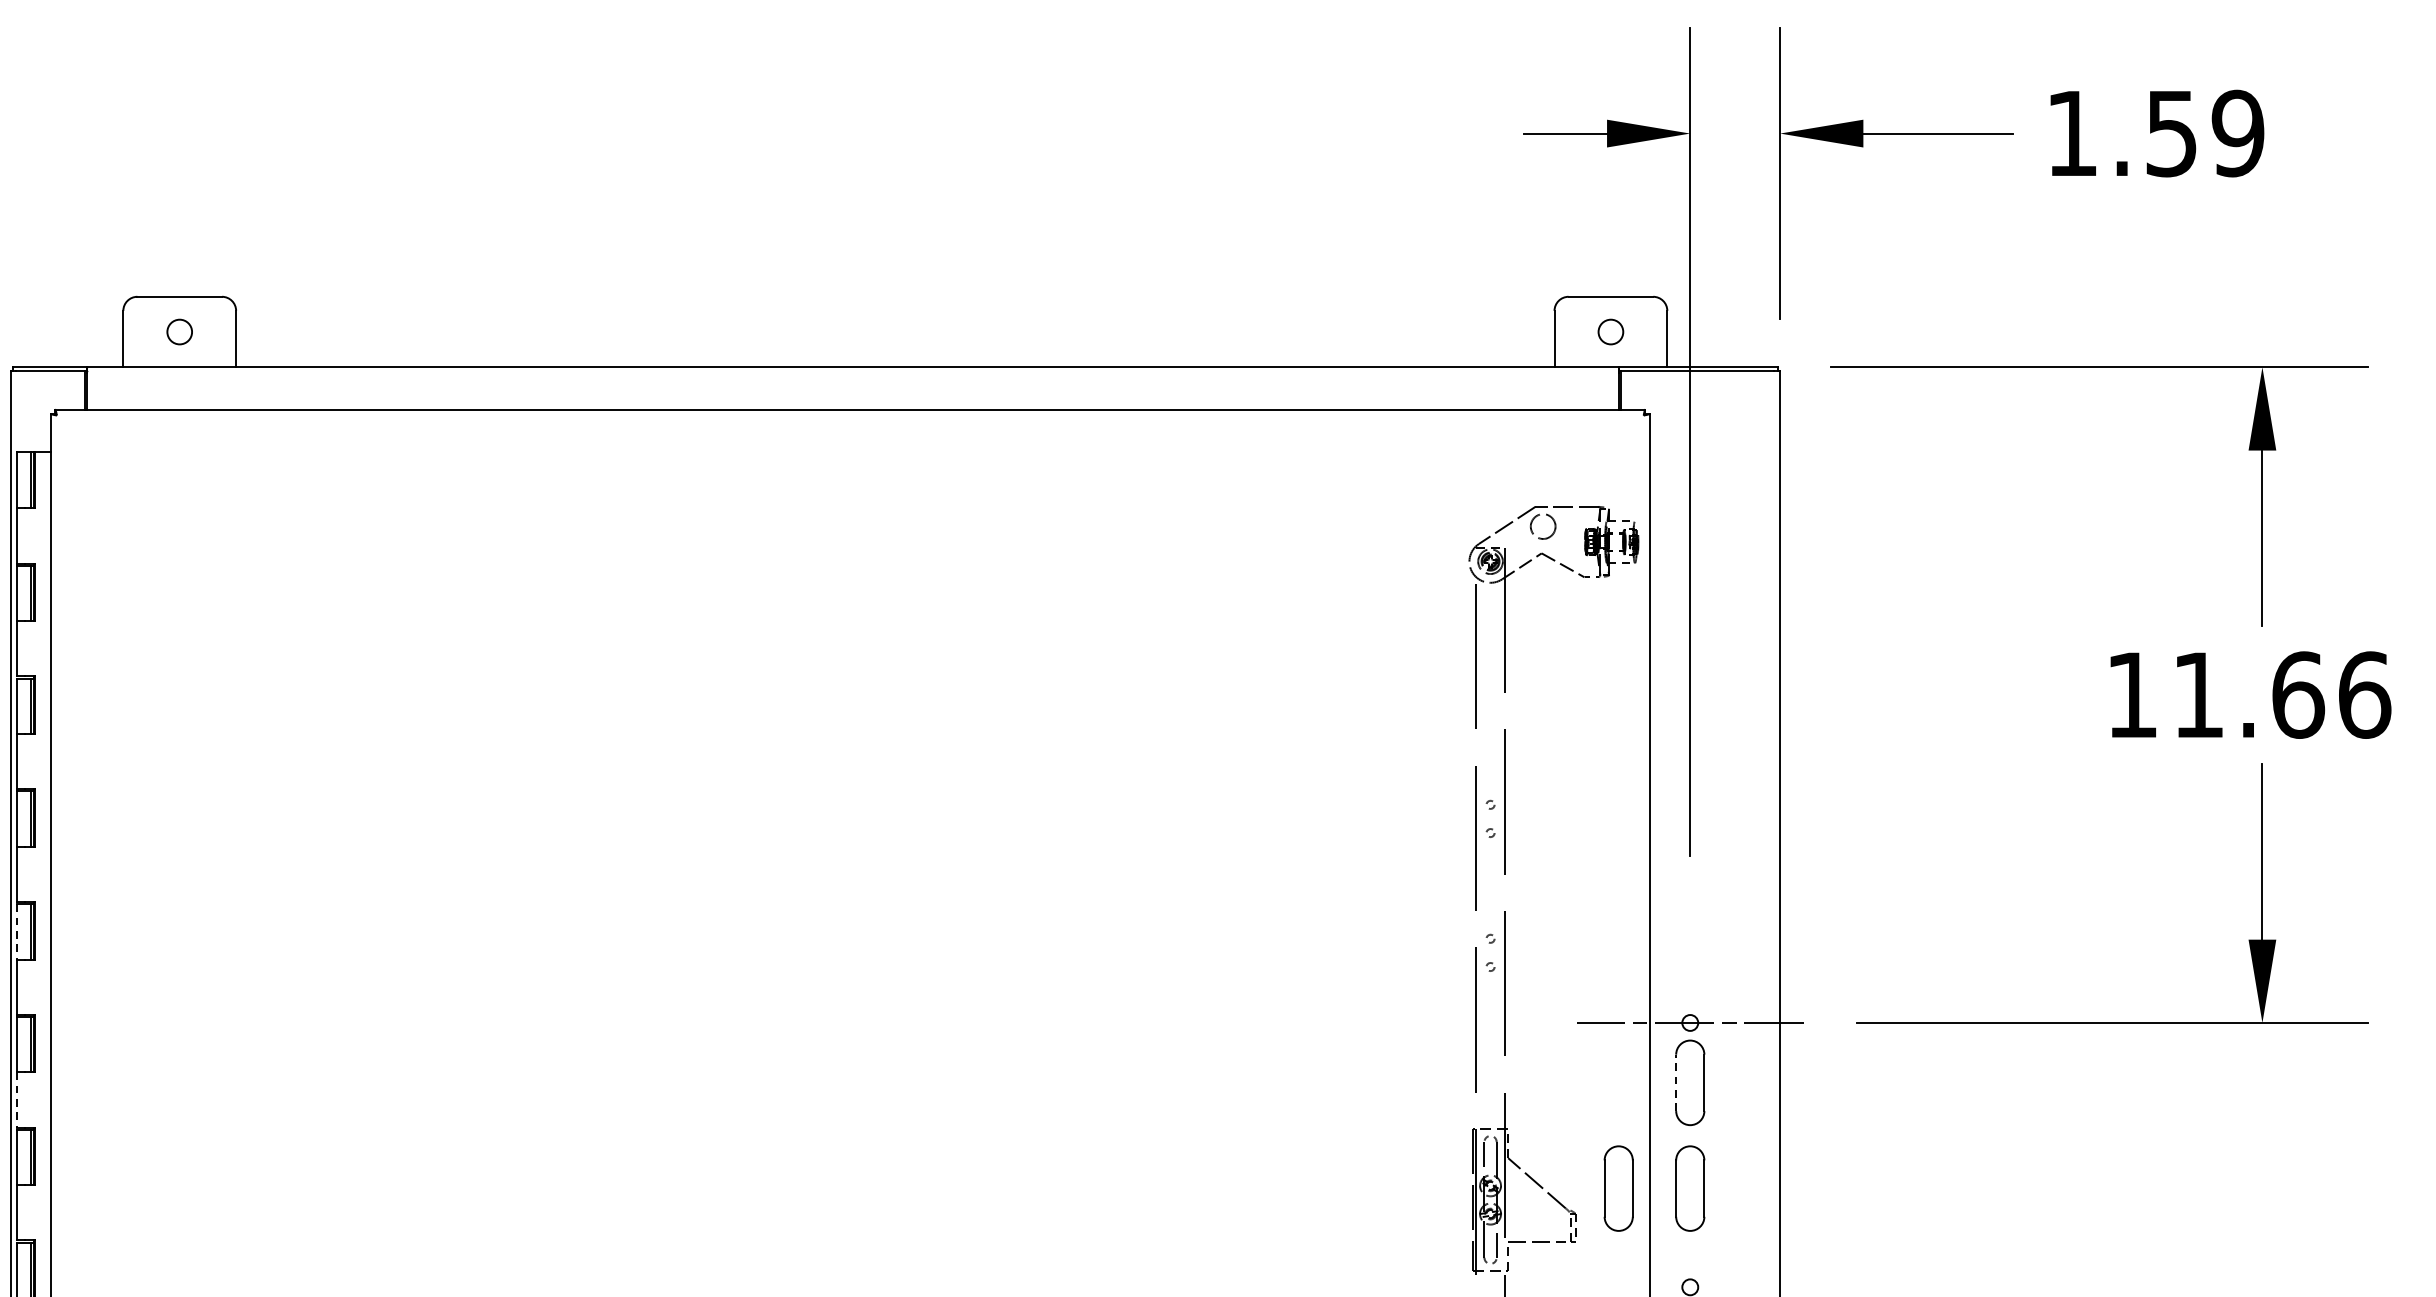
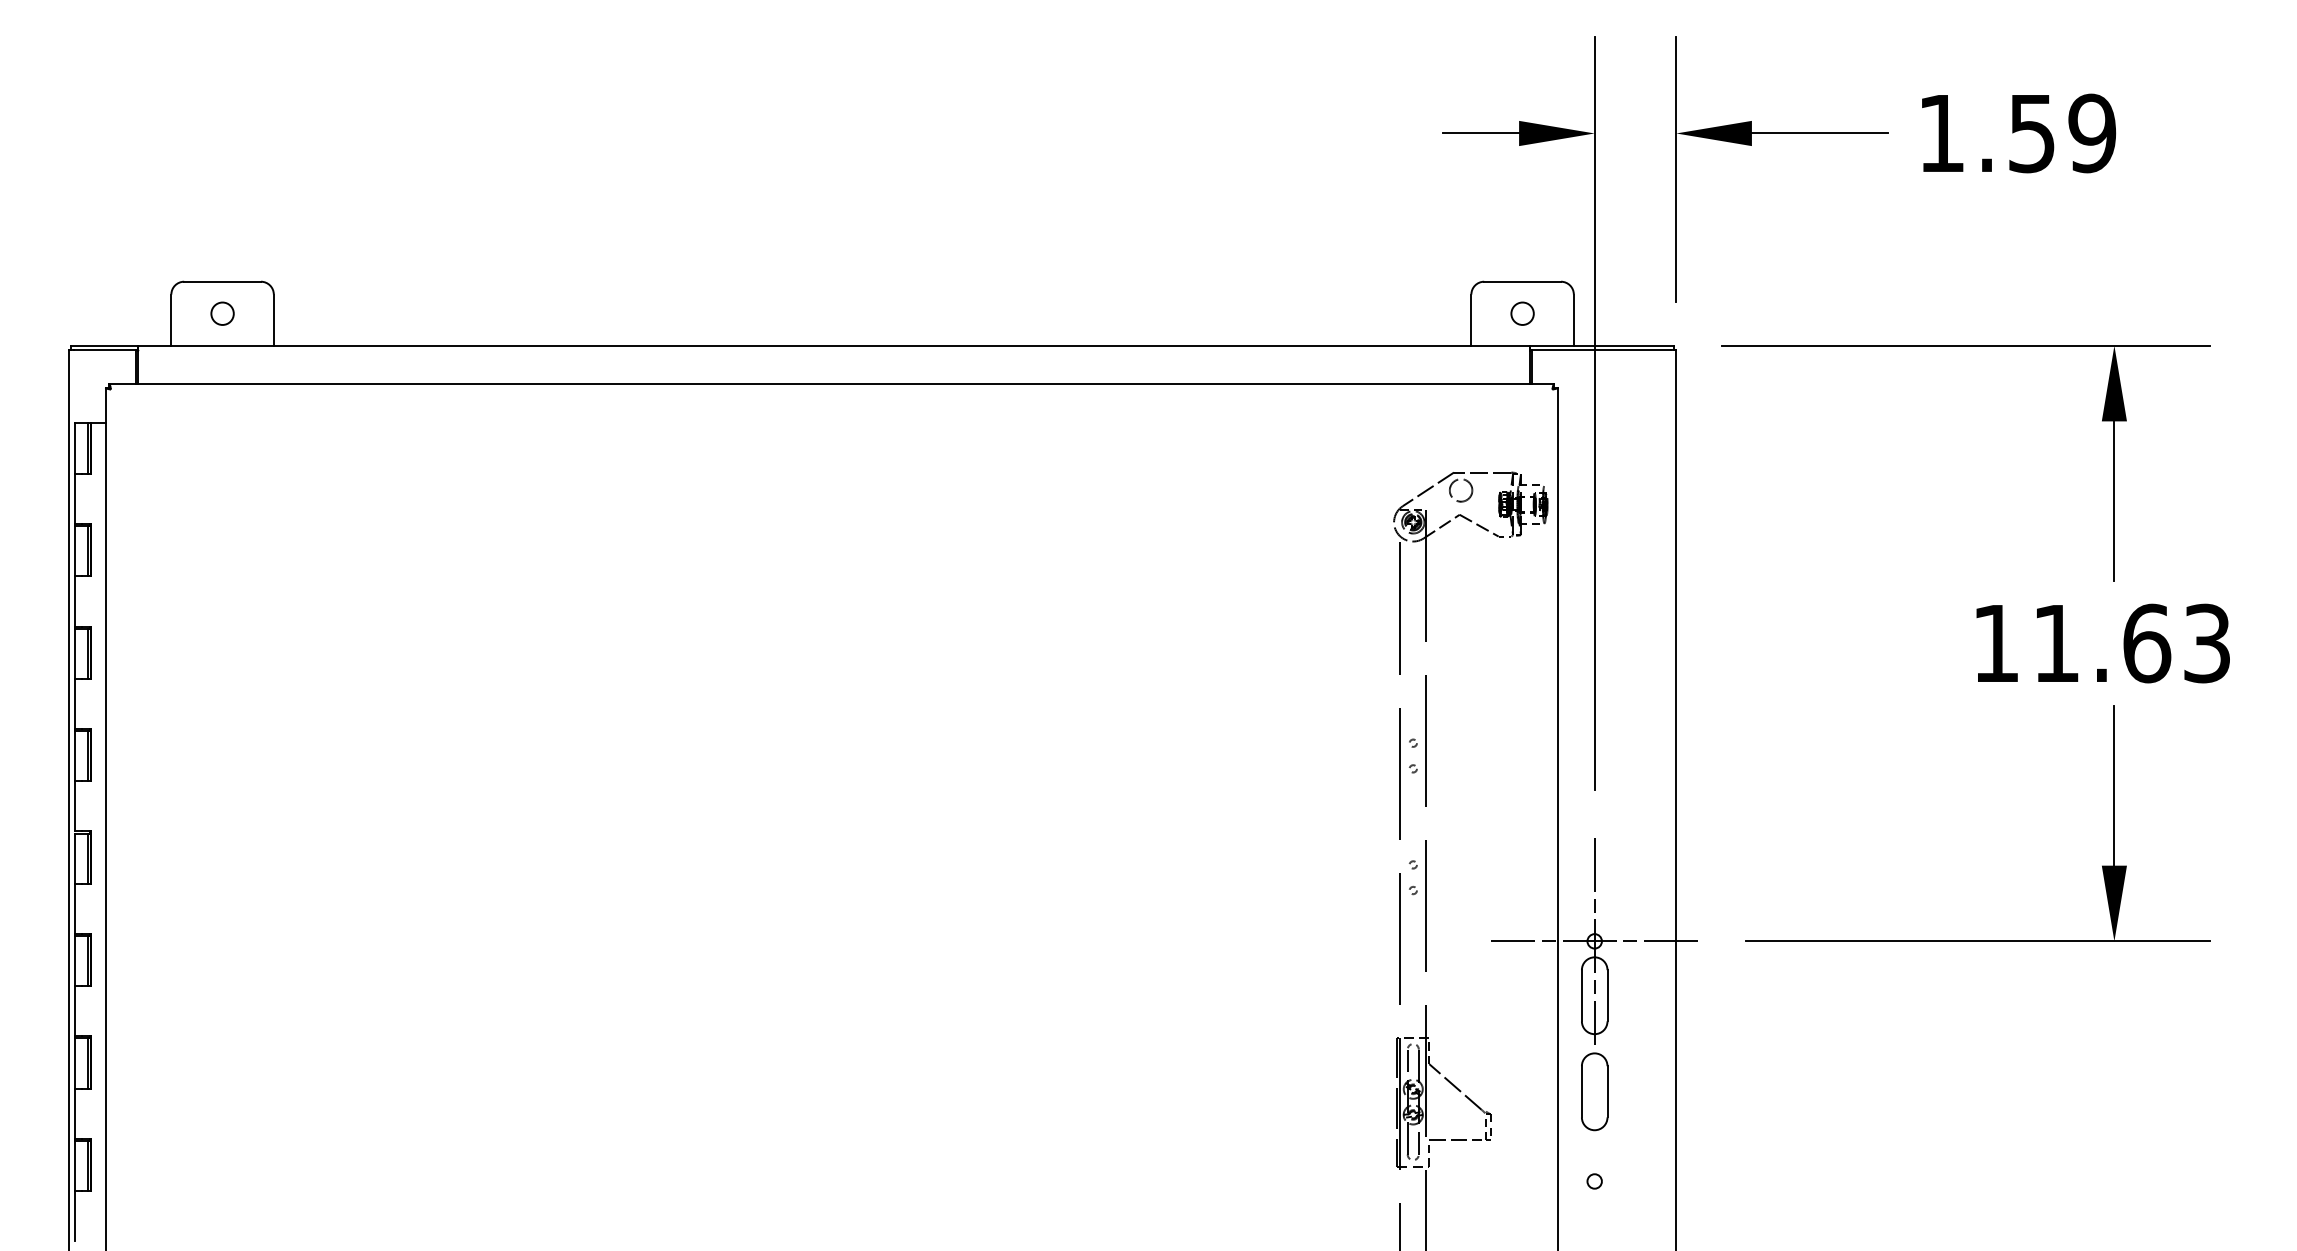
text: (2364, 695) -> (2207, 643), 11.66 -> 11.63
line: (16, 932) -> (74, 859), dashed -> solid
line: (1690, 1023) -> (1594, 941), added
line: (1675, 1082) -> (1581, 995), dashed -> solid
line: (16, 1100) -> (74, 1011), dashed -> solid
part: (1618, 1188) -> (1529, 1091), removed

